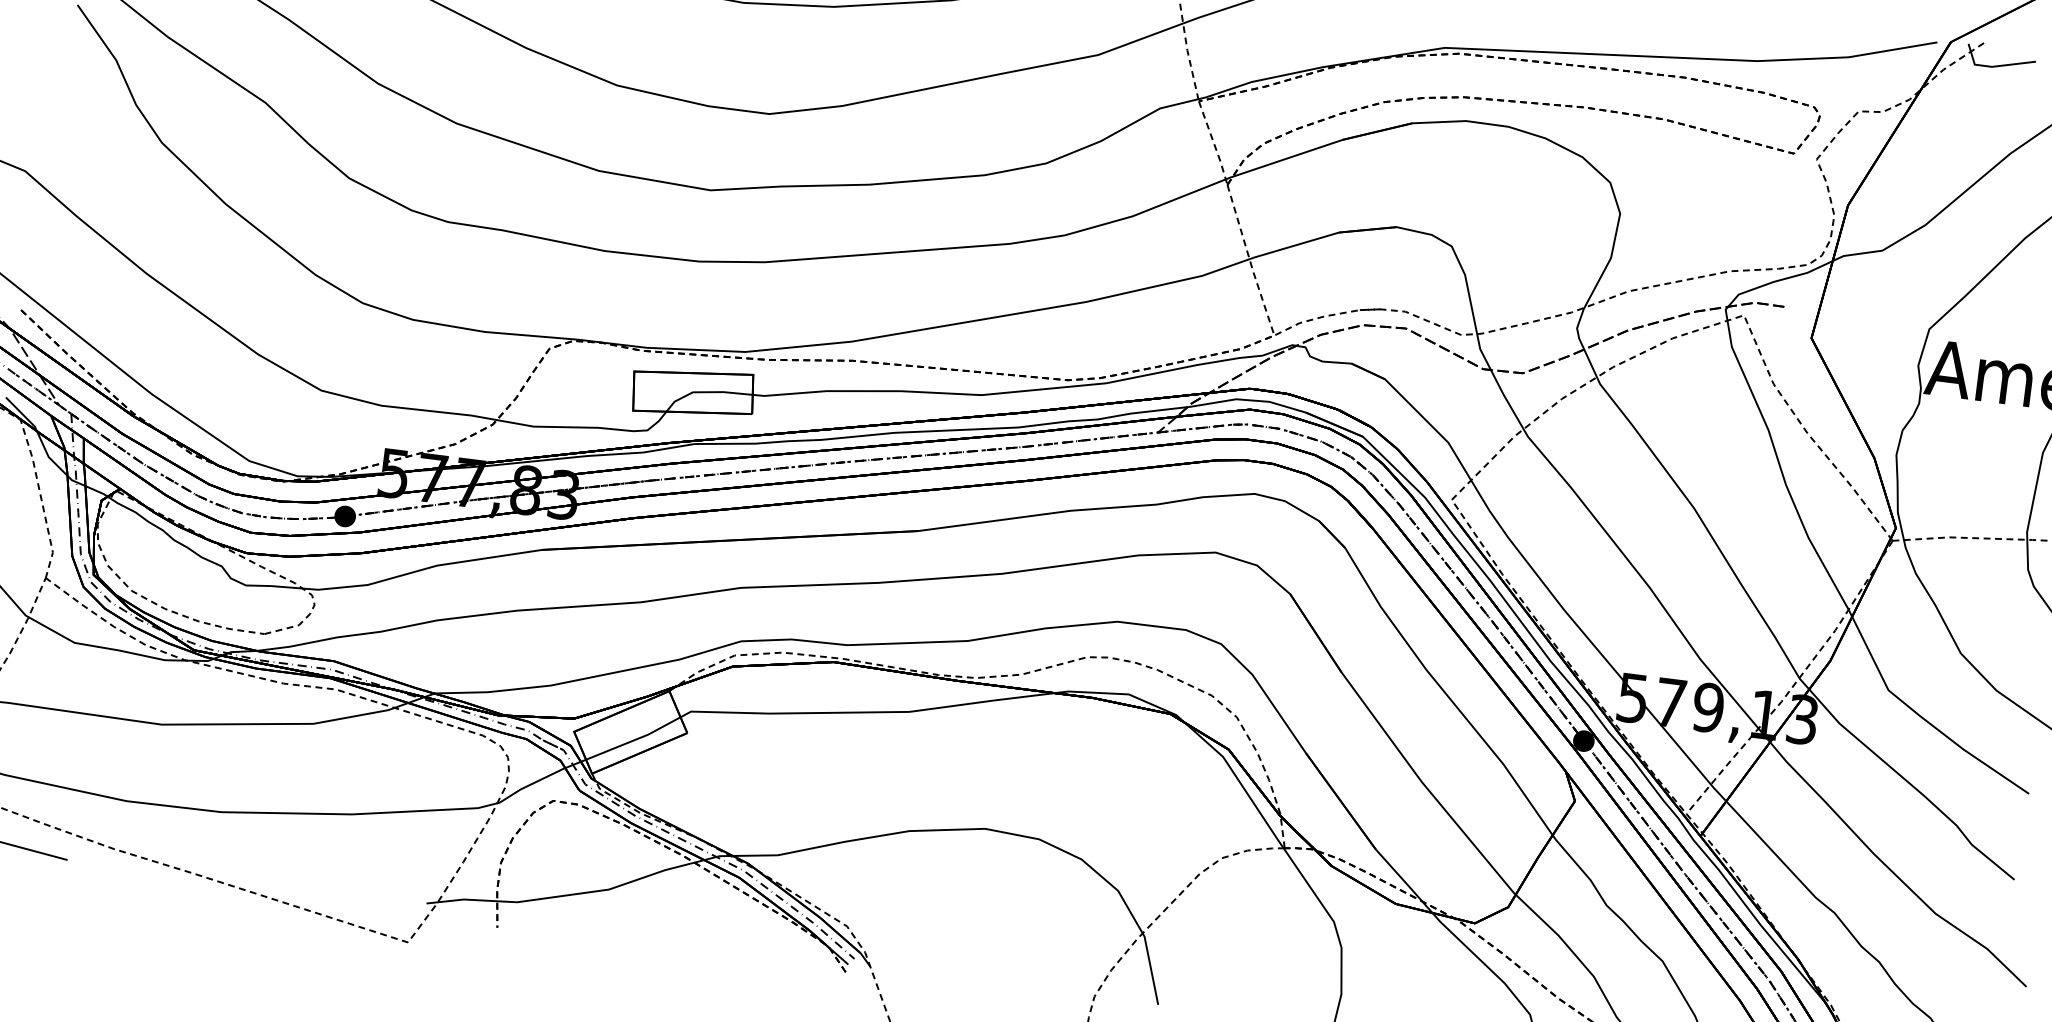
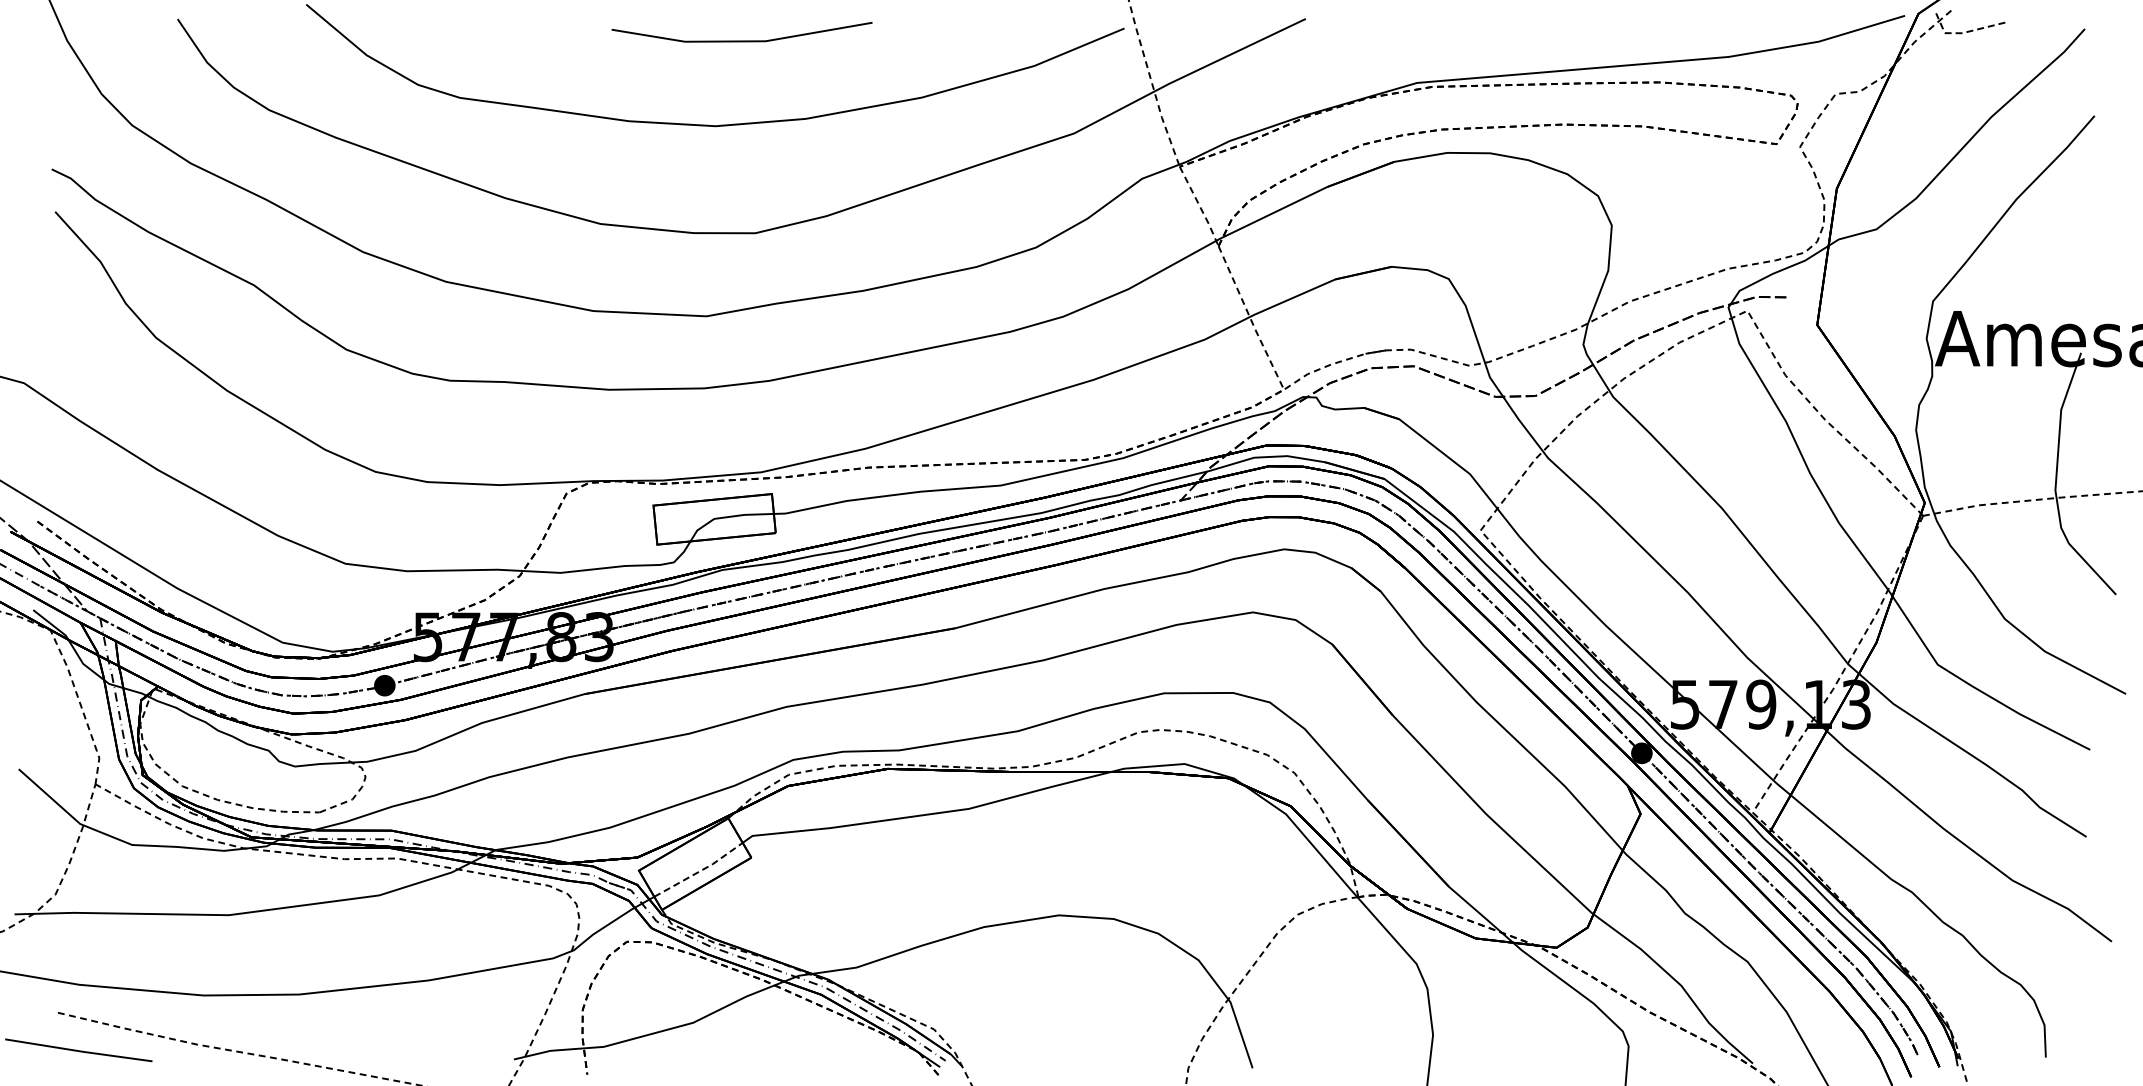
line: (1993, 67) -> (1963, 33), solid -> dashed
line: (635, 740) -> (700, 871), solid -> dashed

